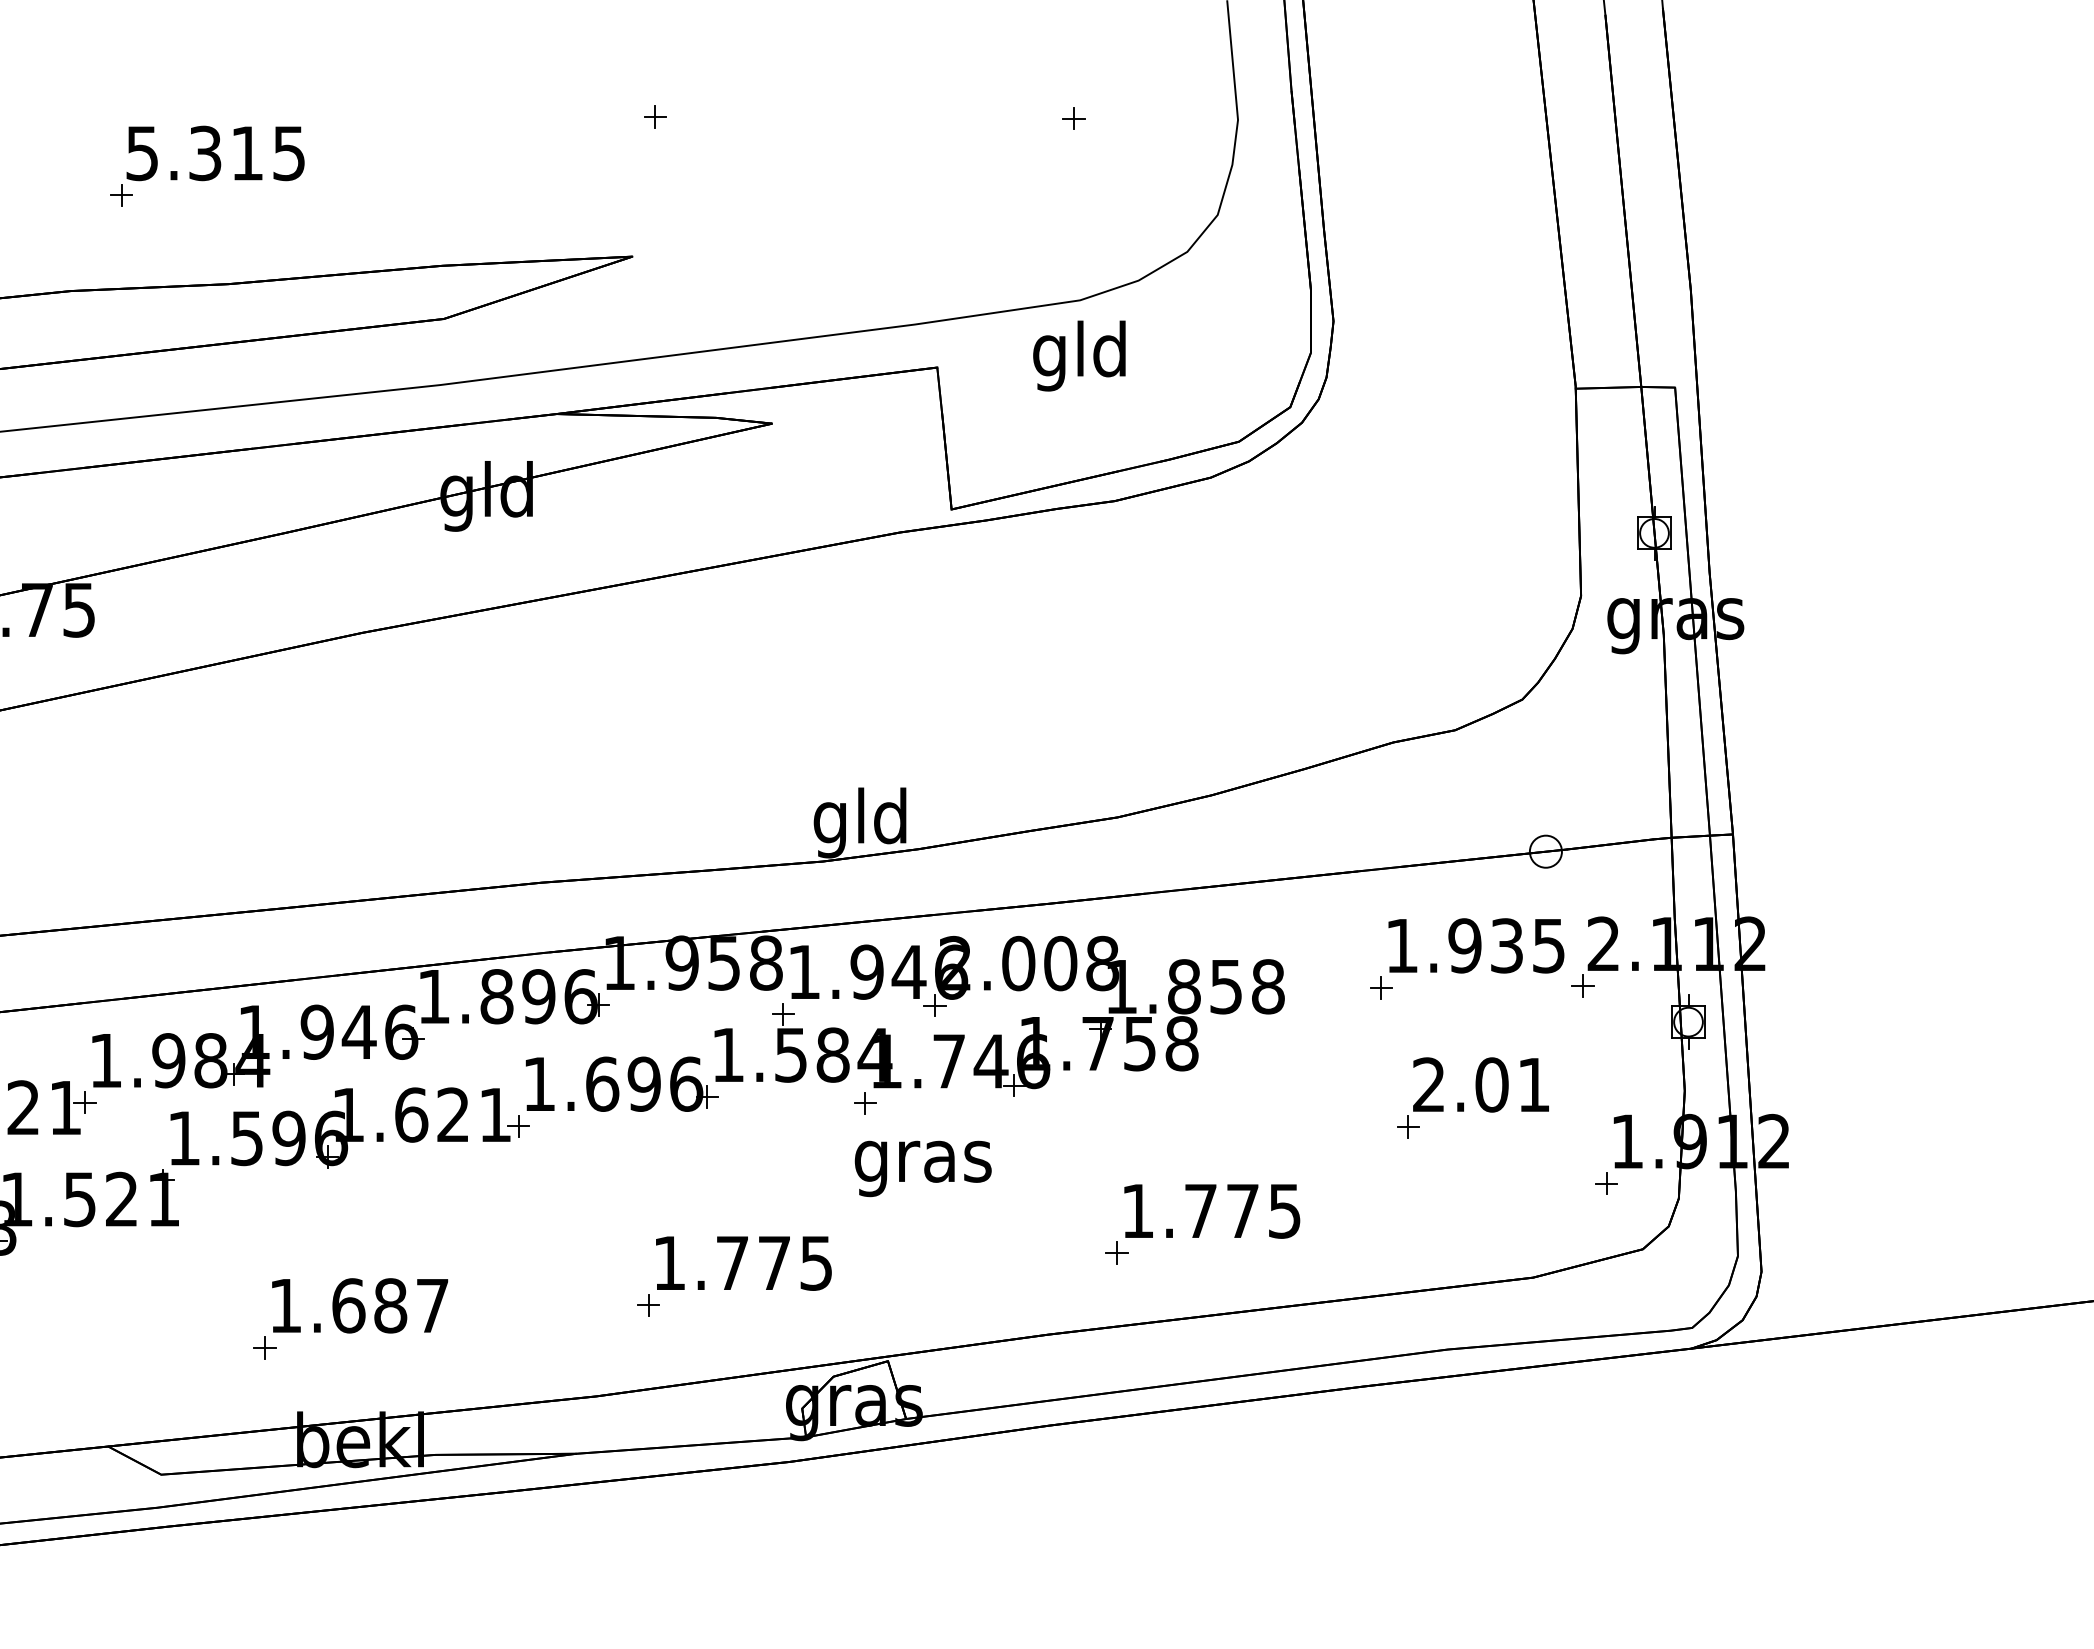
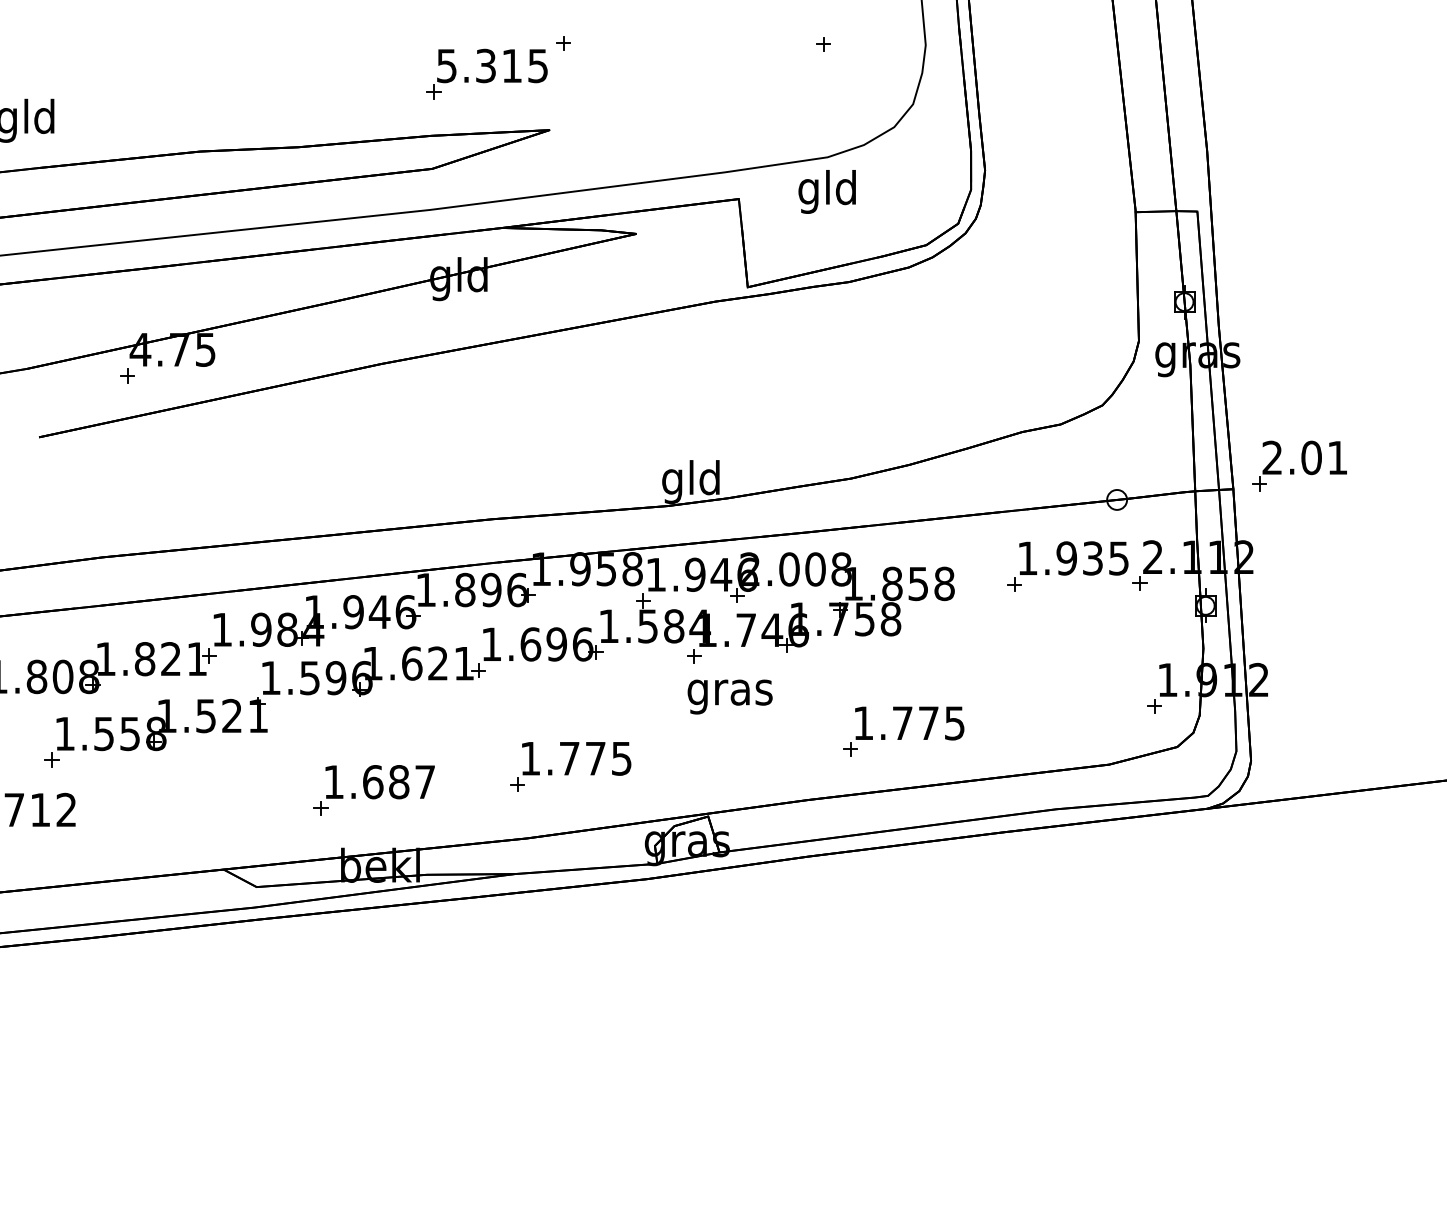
part: (206, 165) -> (486, 73), moved
part: (1472, 1097) -> (1299, 465), moved
part: (733, 1275) -> (570, 766), moved

